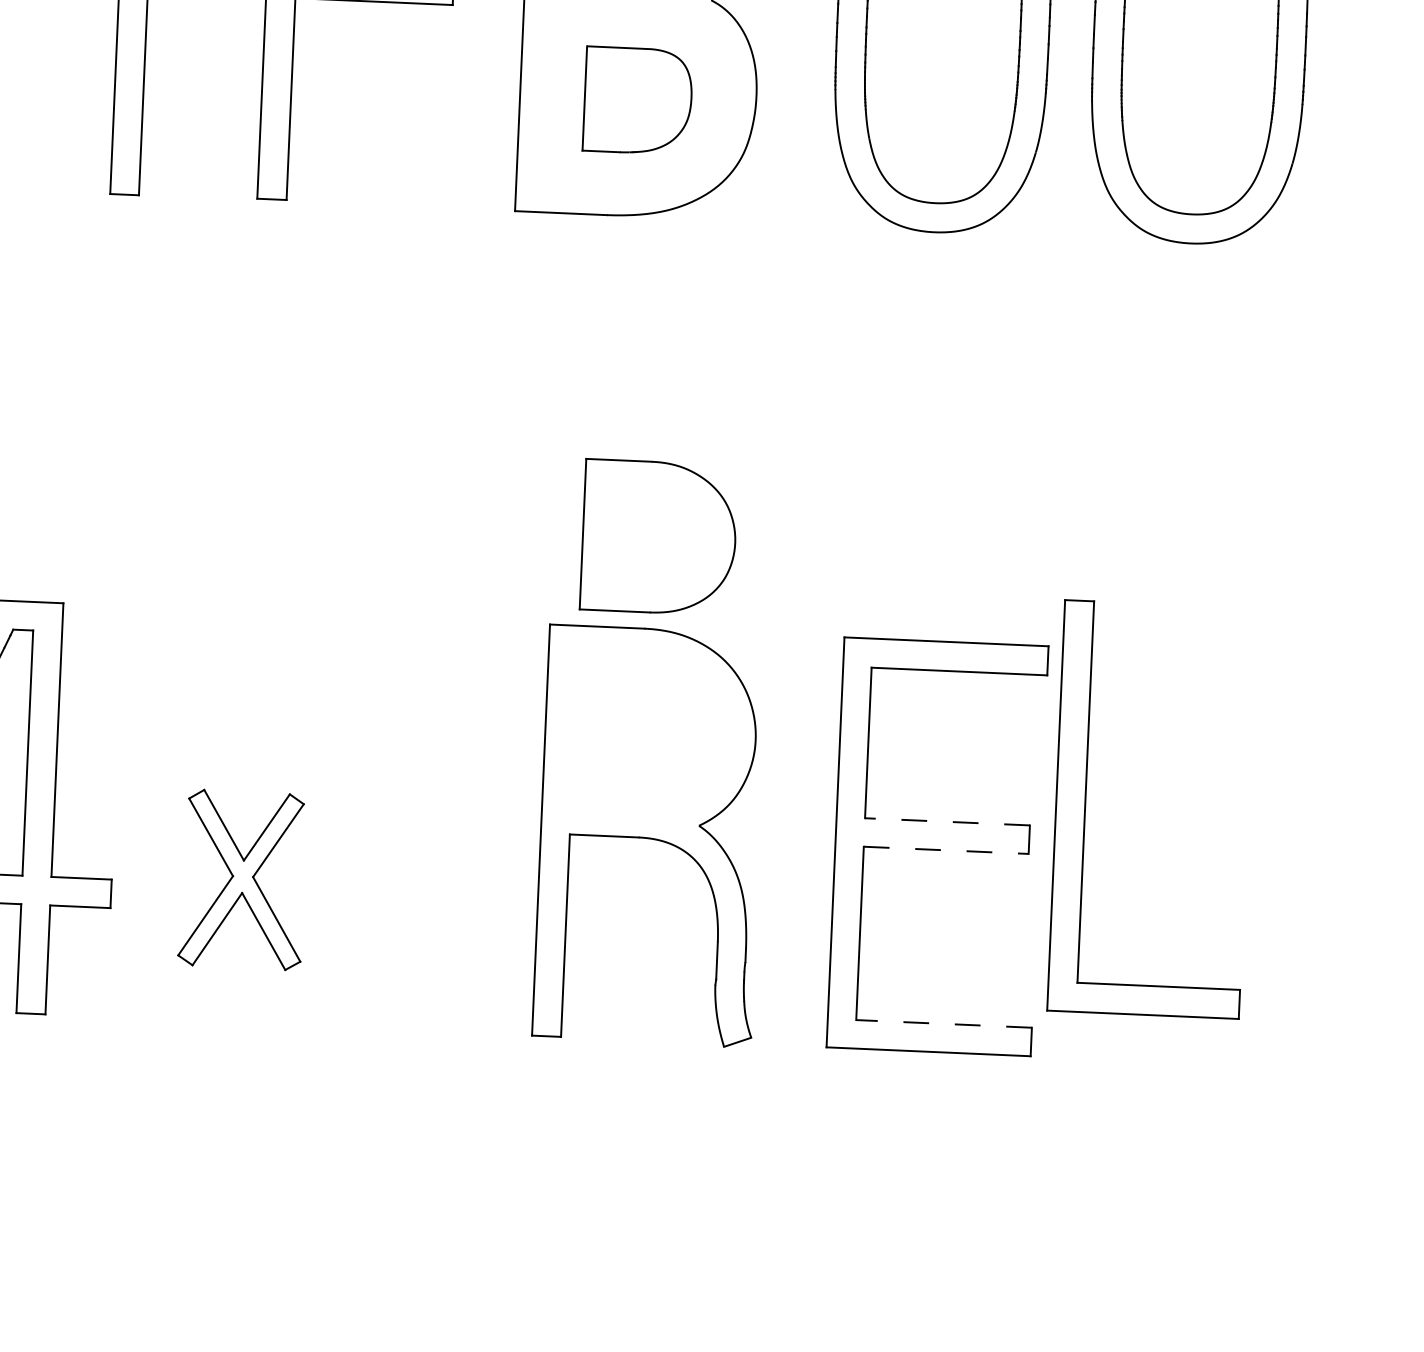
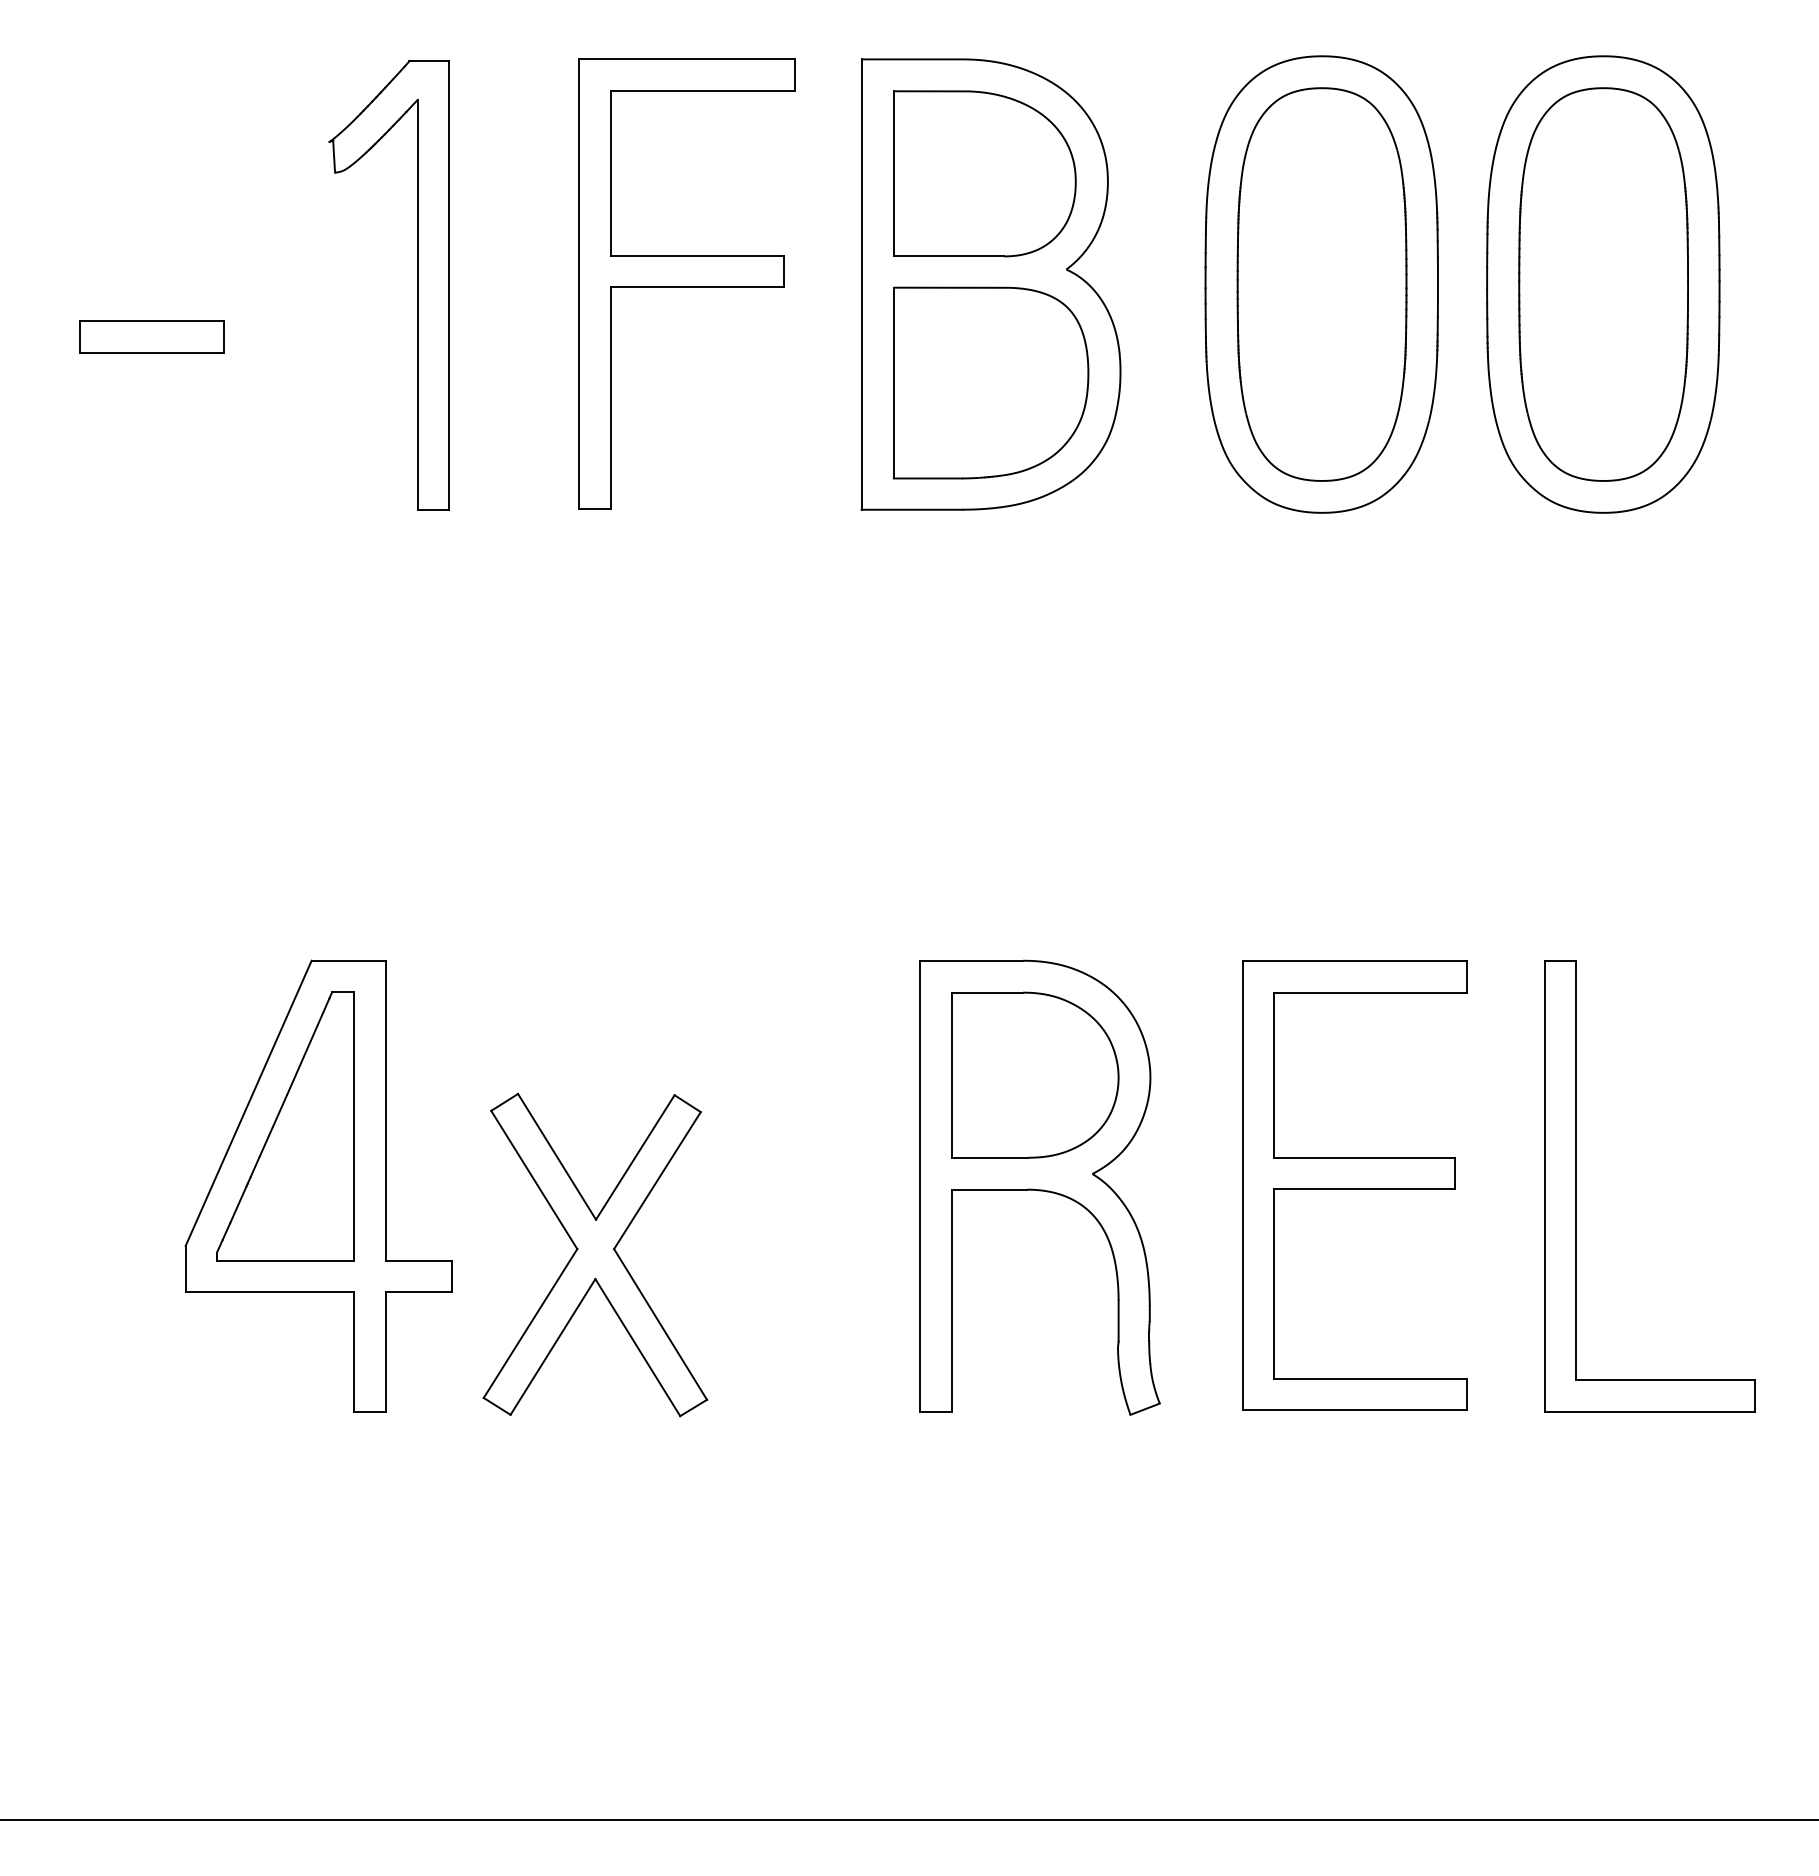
part: (637, 100) -> (990, 382), size x1.67
part: (659, 536) -> (1035, 1074), moved
part: (1085, 806) -> (1576, 1186), moved
line: (946, 821) -> (1363, 1157), dashed -> solid
line: (946, 850) -> (1364, 1189), dashed -> solid
part: (242, 879) -> (595, 1254), size x1.67
line: (943, 1024) -> (1369, 1379), dashed -> solid

